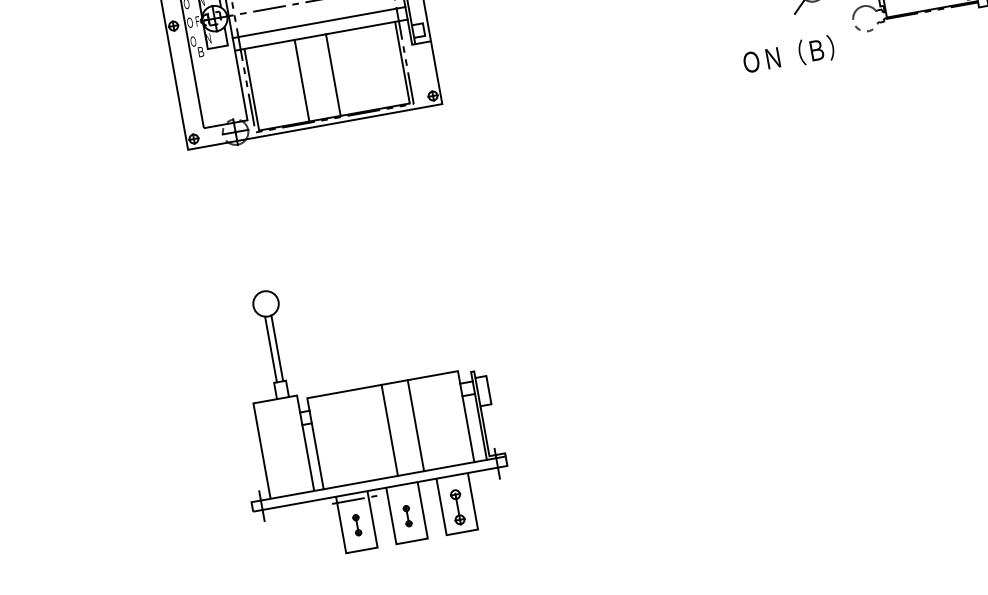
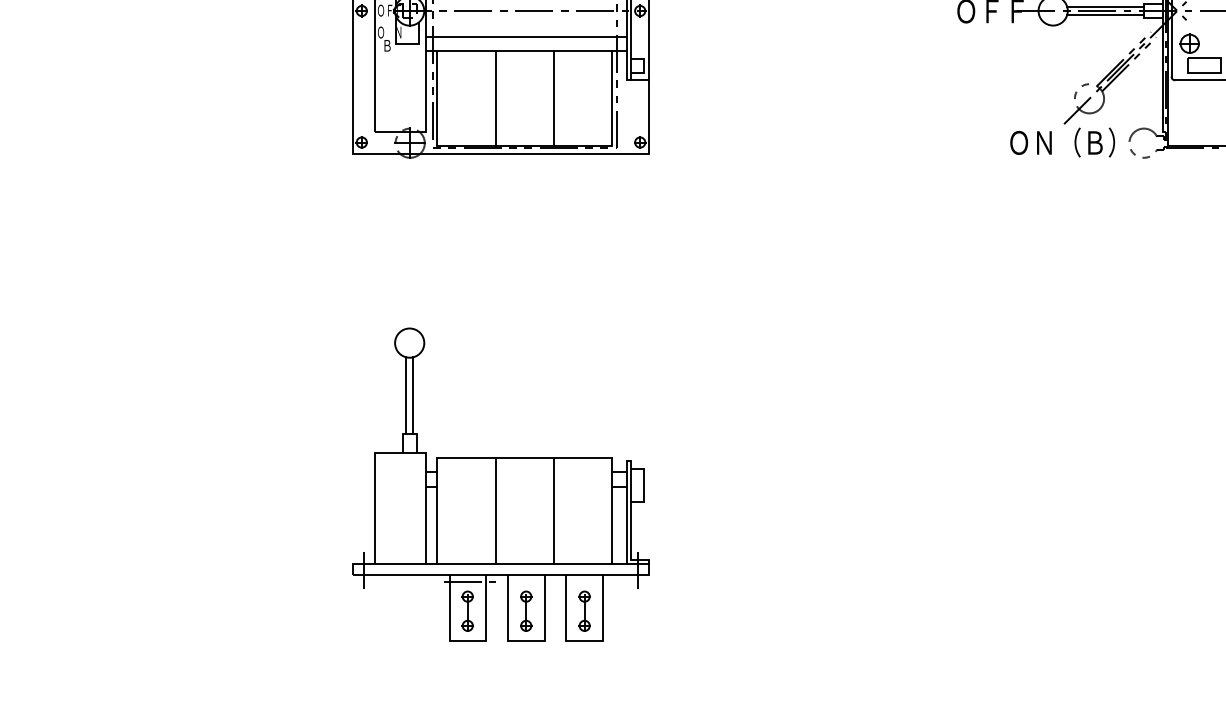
text: (788, 55) -> (1062, 142), moved
line: (333, 74) -> (554, 98), moved
line: (389, 430) -> (495, 510), moved
part: (407, 515) -> (526, 610), size x1.67
part: (357, 524) -> (467, 610), size x1.67

